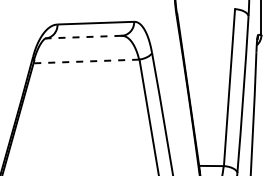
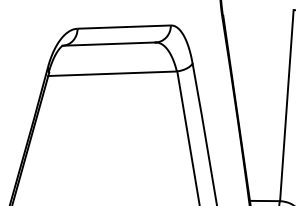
line: (82, 37) -> (107, 44), dashed -> solid
line: (86, 61) -> (112, 73), dashed -> solid

